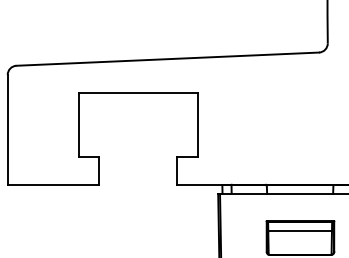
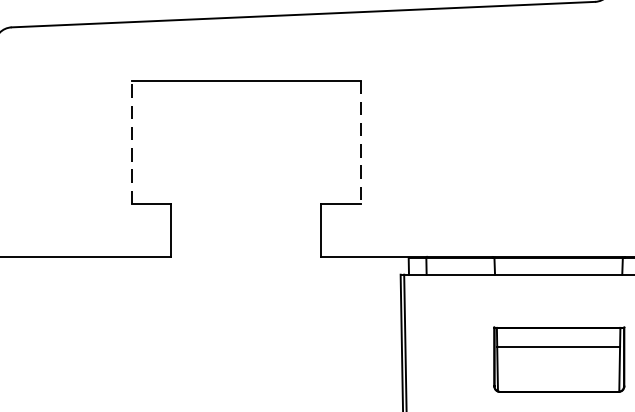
line: (78, 124) -> (131, 140), solid -> dashed
line: (197, 125) -> (360, 142), solid -> dashed

